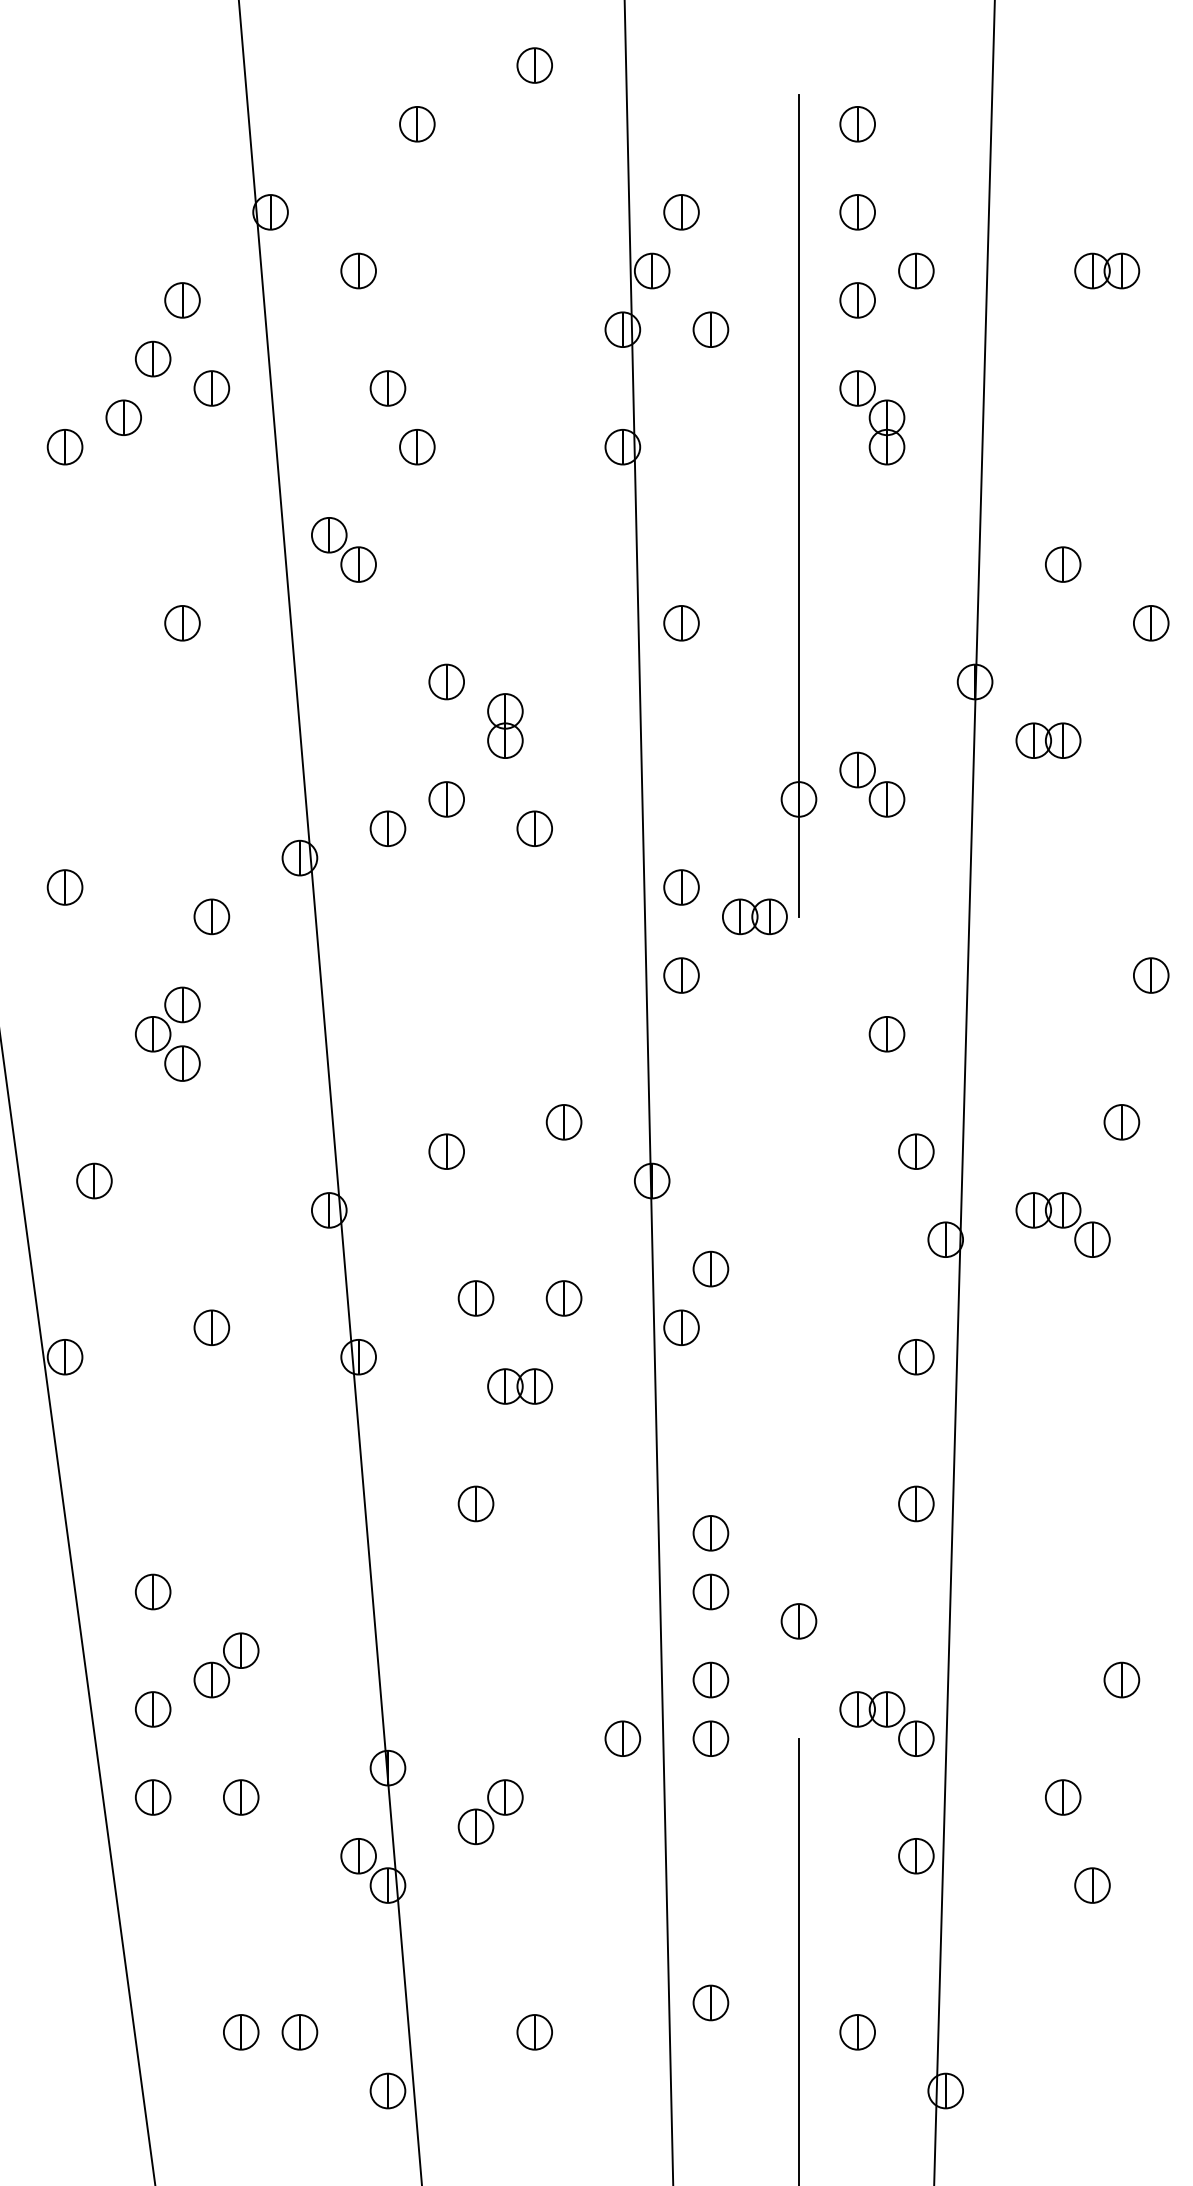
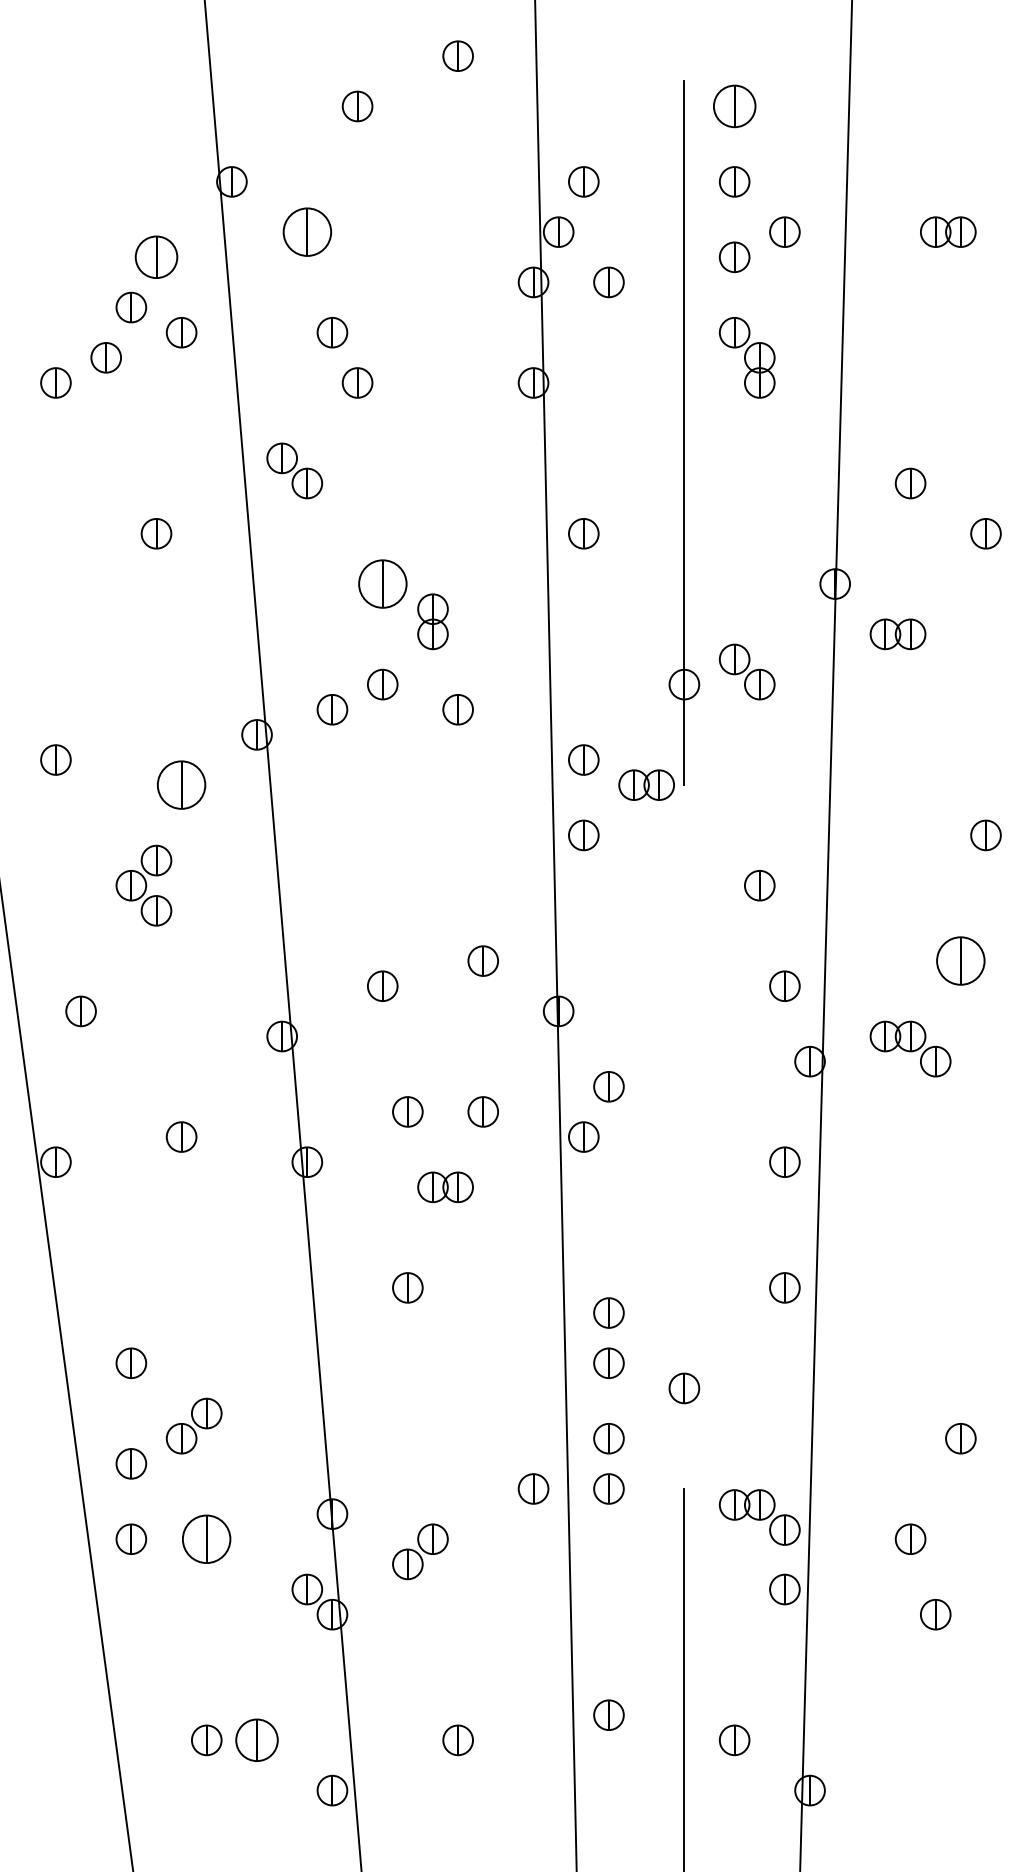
part: (857, 124) -> (734, 106), size x1.4
part: (358, 270) -> (307, 231), size x1.6
part: (182, 300) -> (156, 257), size x1.4
part: (446, 681) -> (382, 583), size x1.6
part: (211, 916) -> (181, 784), size x1.6
part: (1121, 1122) -> (960, 961), size x1.6
part: (886, 1723) -> (759, 1516), moved
part: (241, 1797) -> (207, 1539), size x1.6
part: (299, 2032) -> (256, 1740), size x1.4

